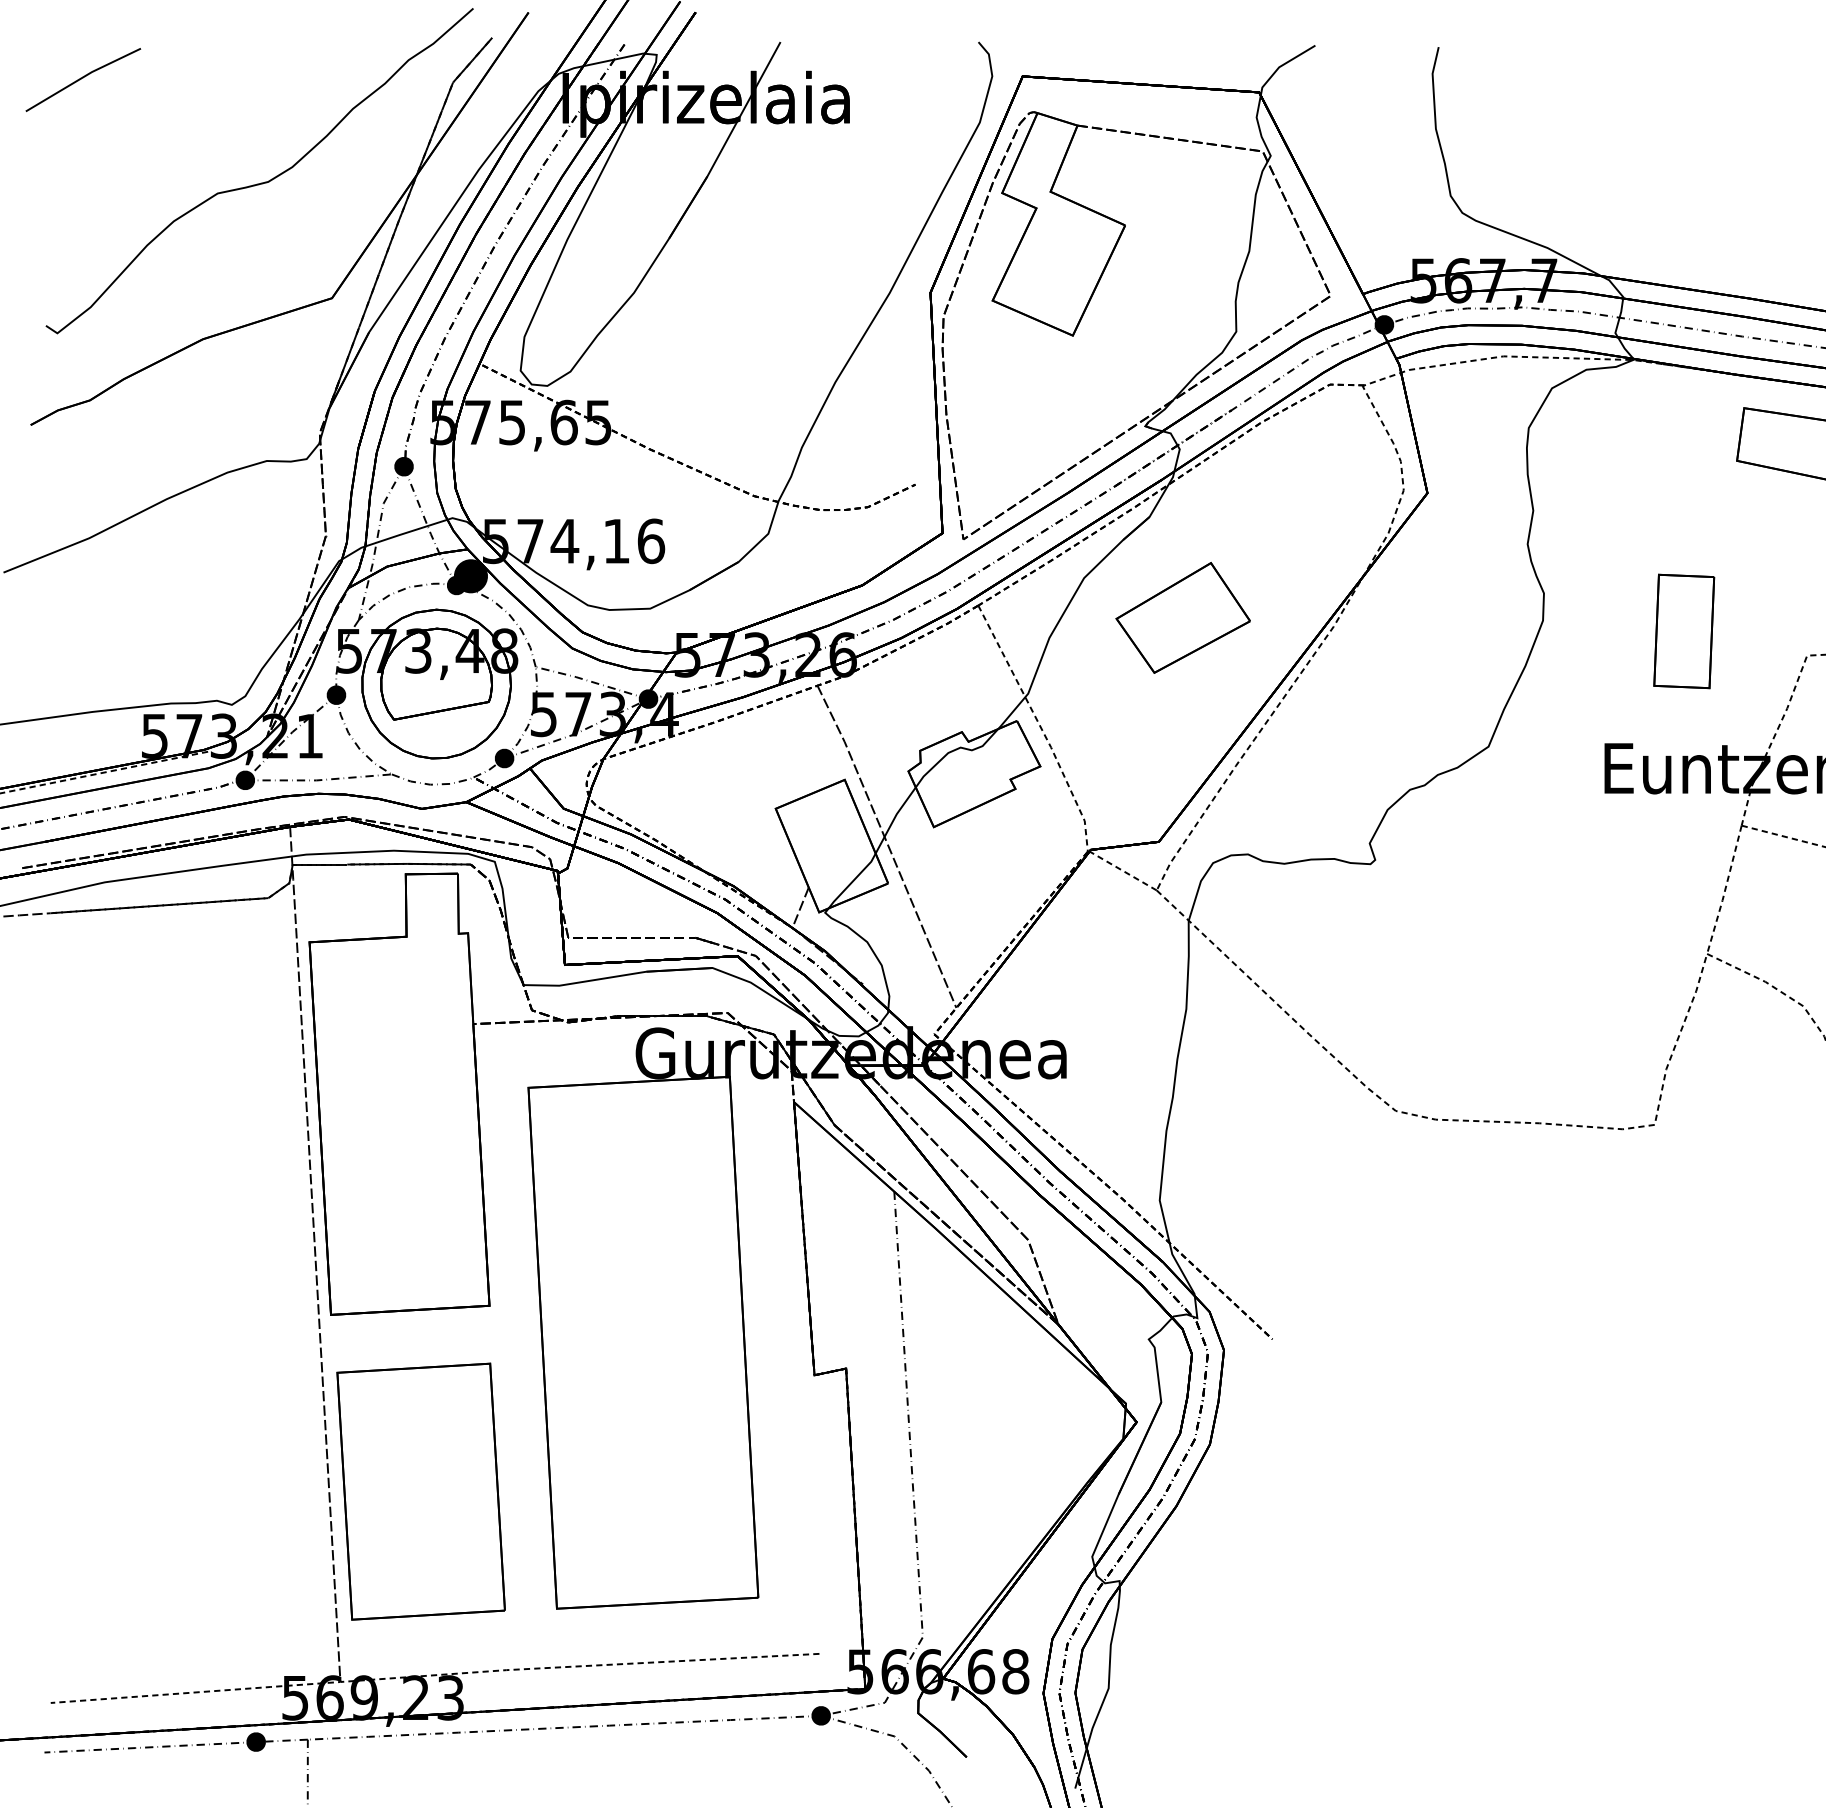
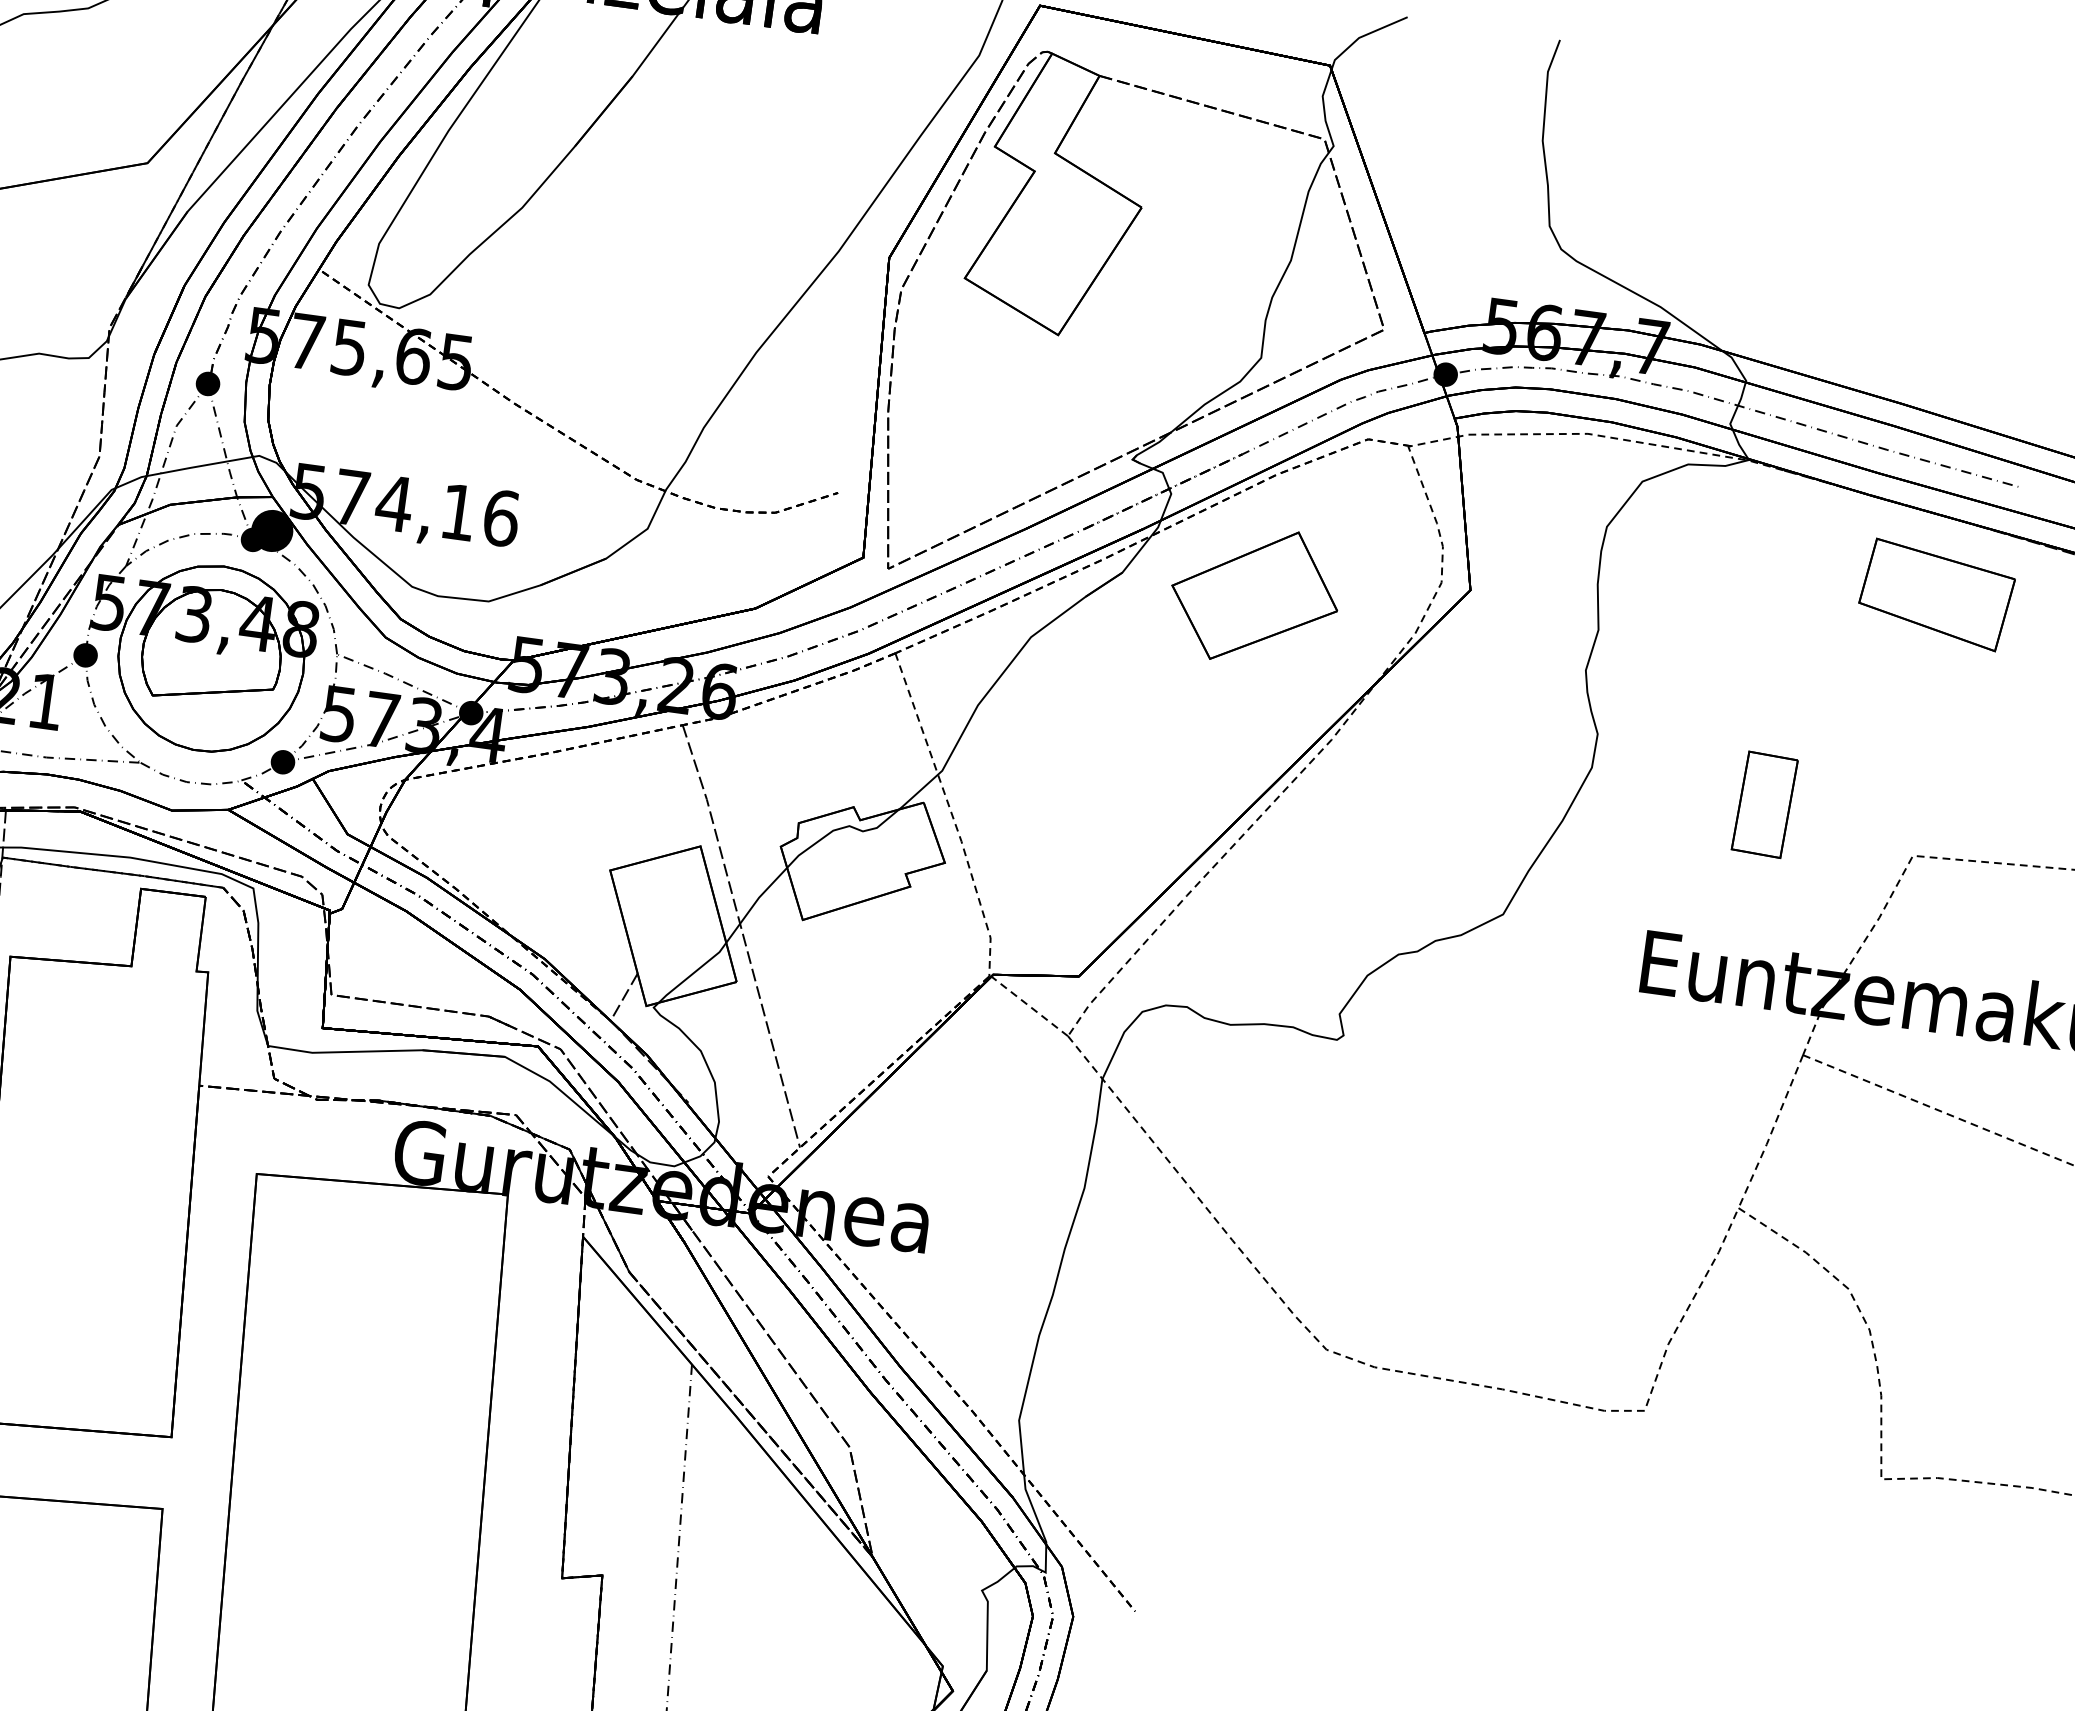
part: (1182, 617) -> (1254, 595), moved
part: (1683, 630) -> (1764, 803), size x0.71

